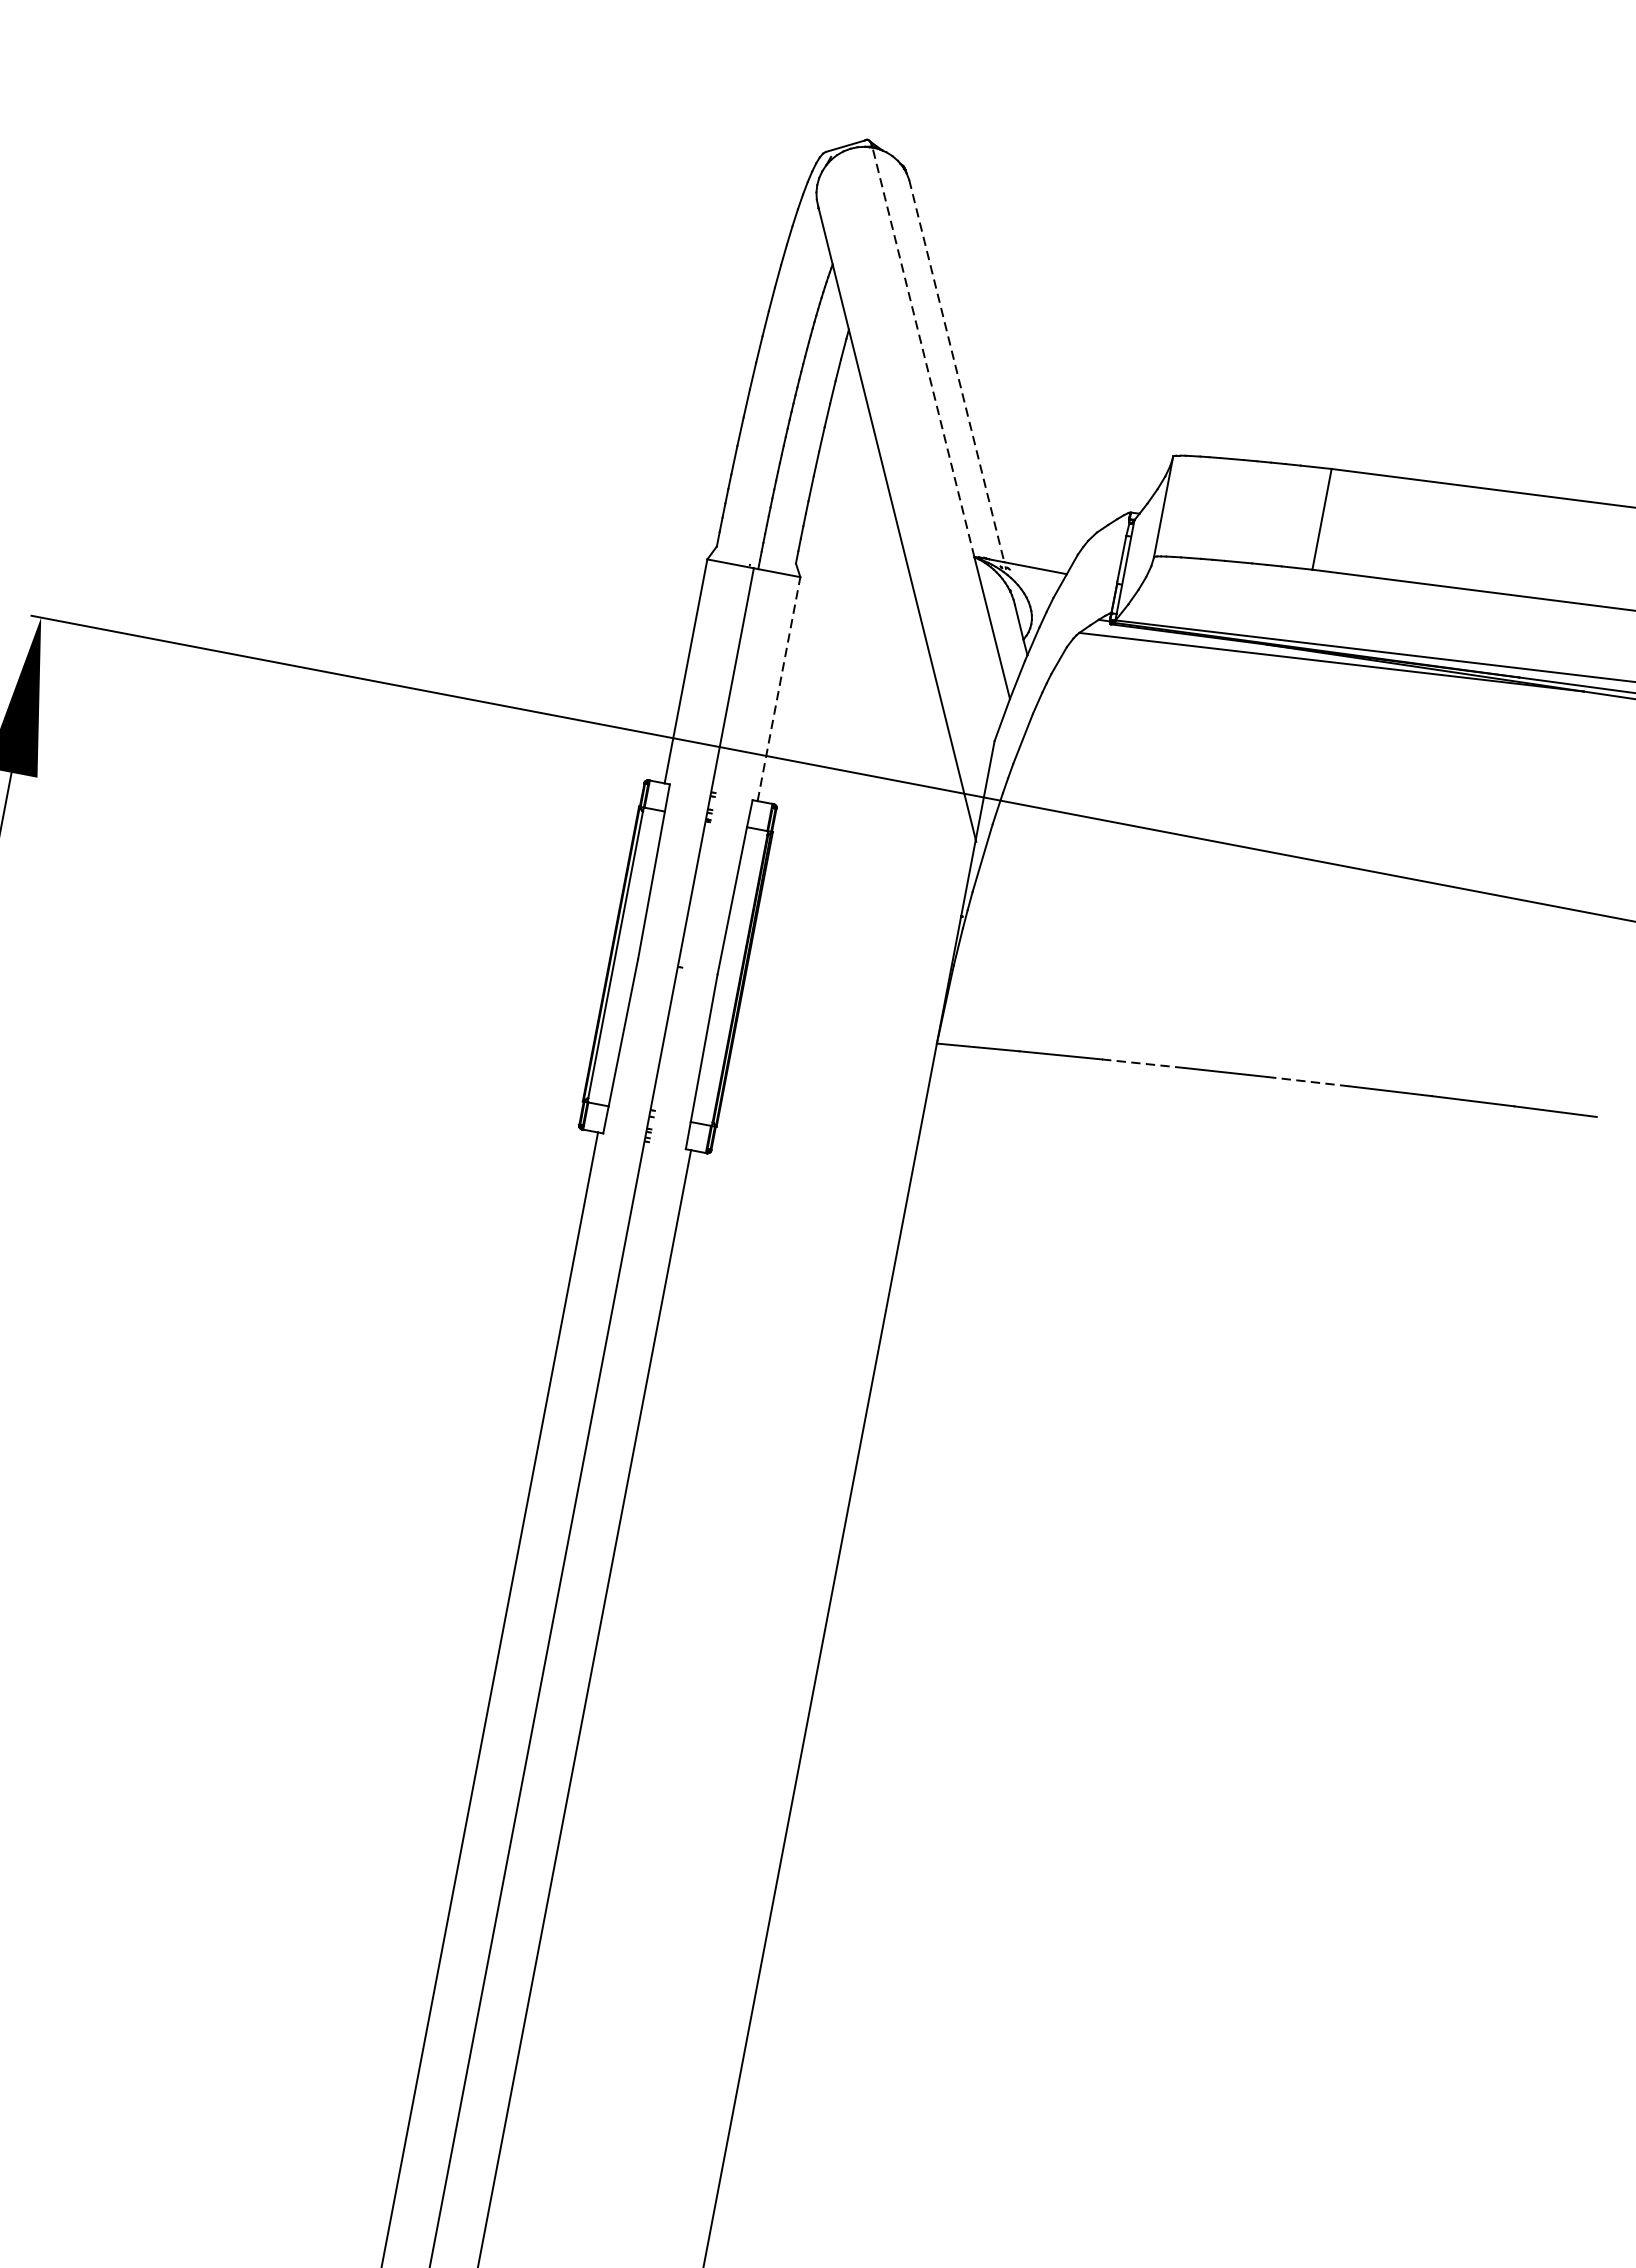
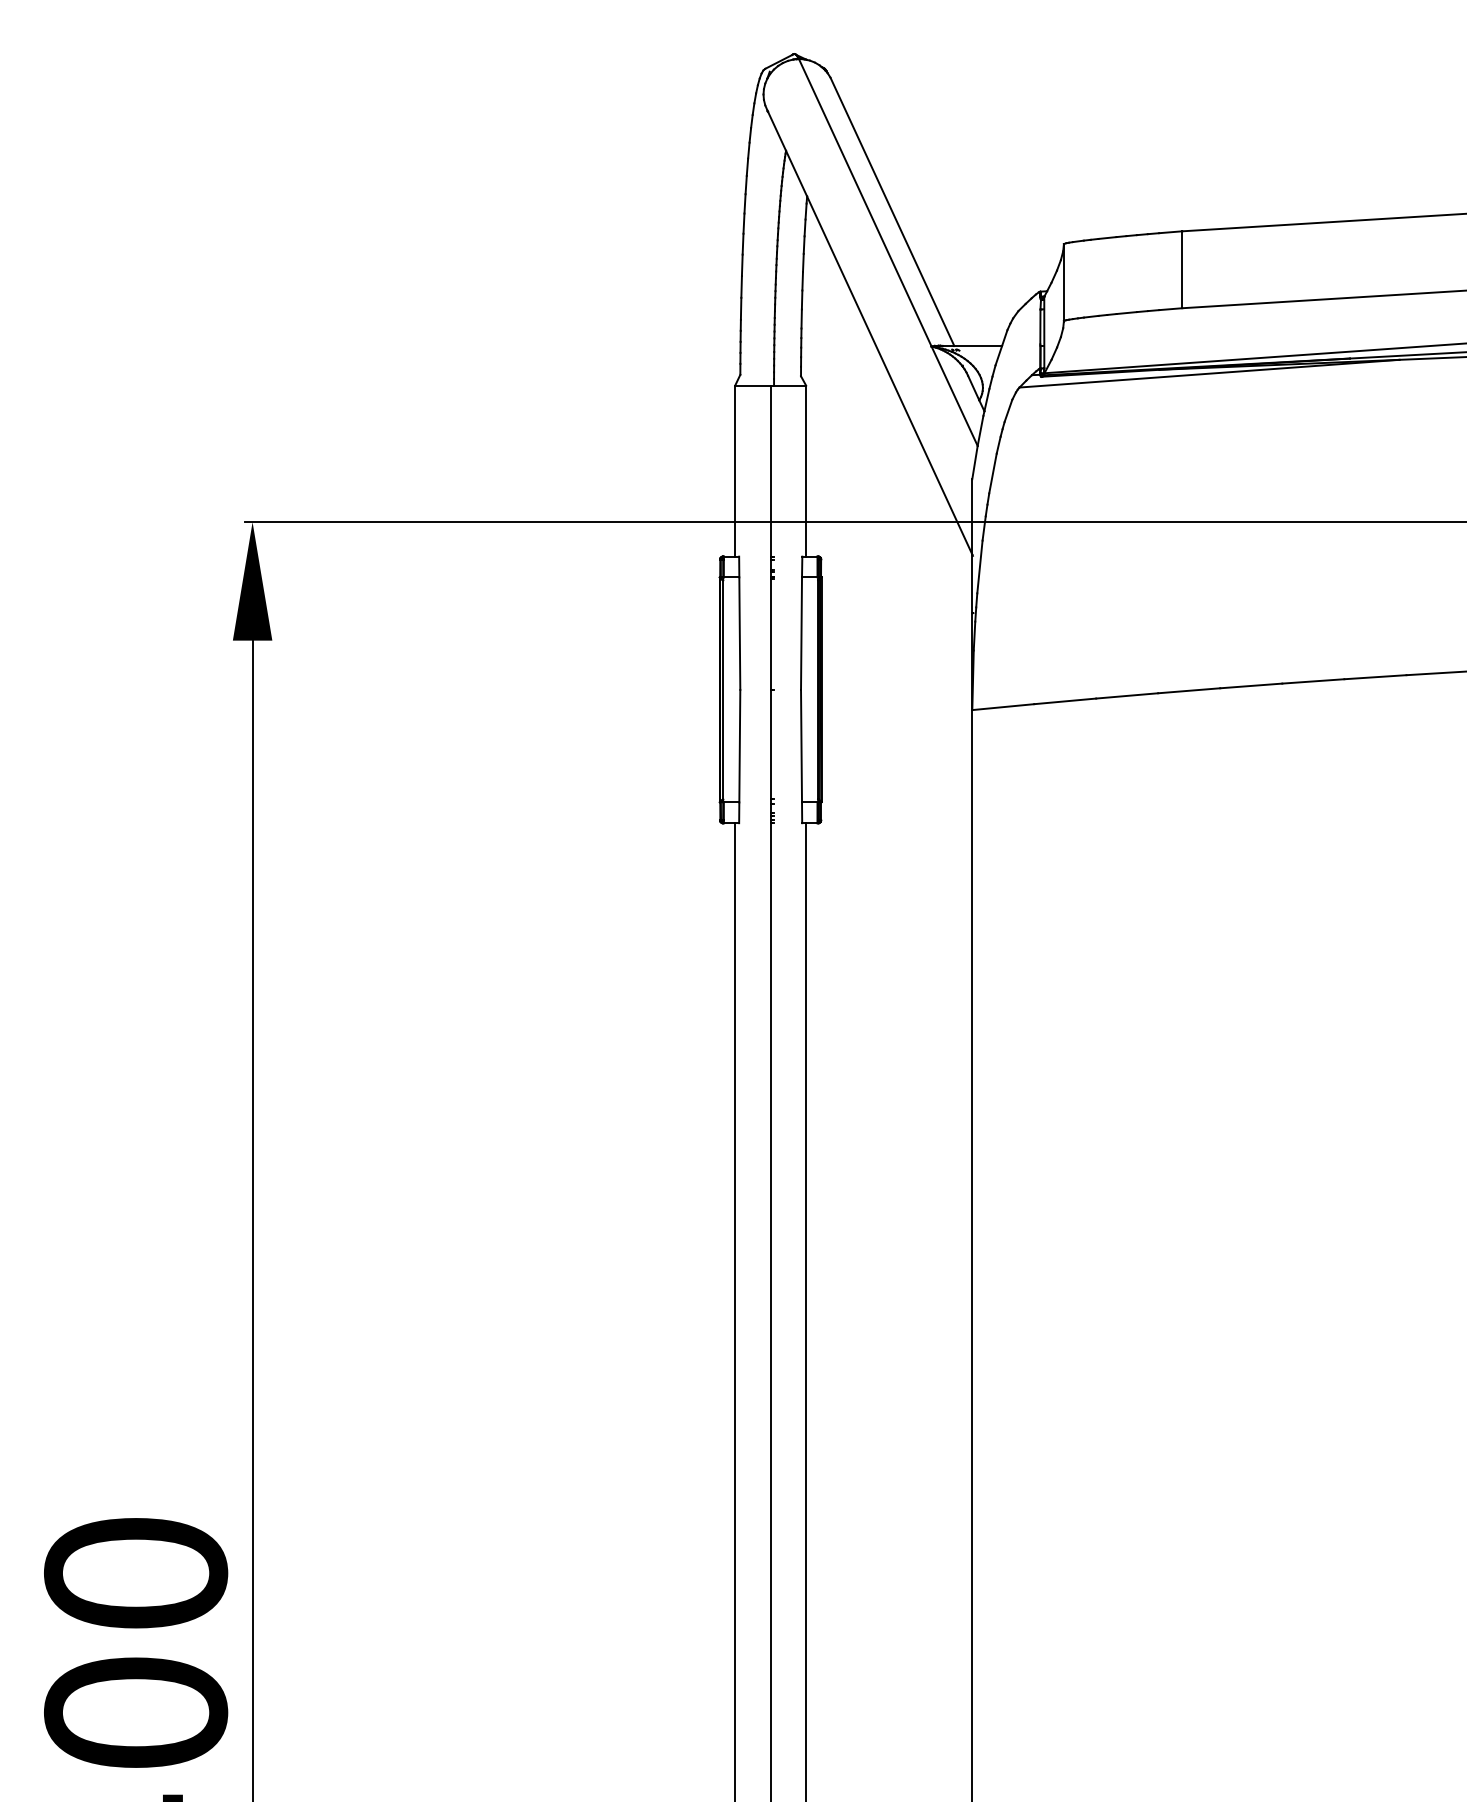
line: (923, 352) -> (865, 202), dashed -> solid
line: (956, 370) -> (892, 211), dashed -> solid
line: (779, 688) -> (806, 470), dashed -> solid
line: (1143, 1063) -> (1127, 695), dashed -> solid
line: (1308, 1081) -> (1251, 685), dashed -> solid

